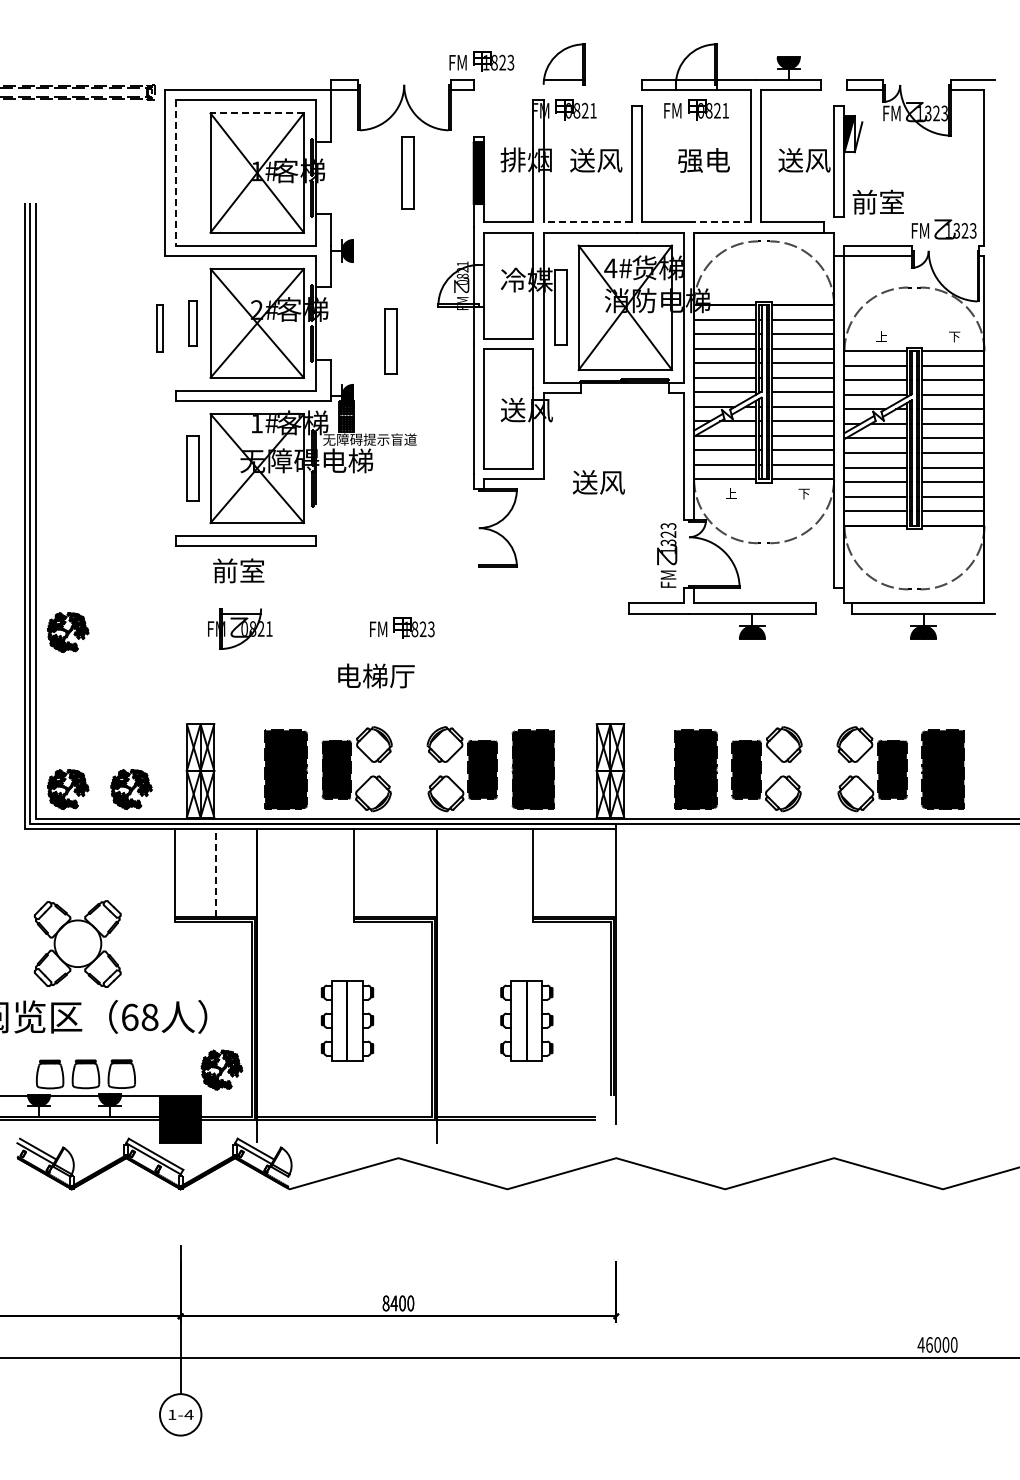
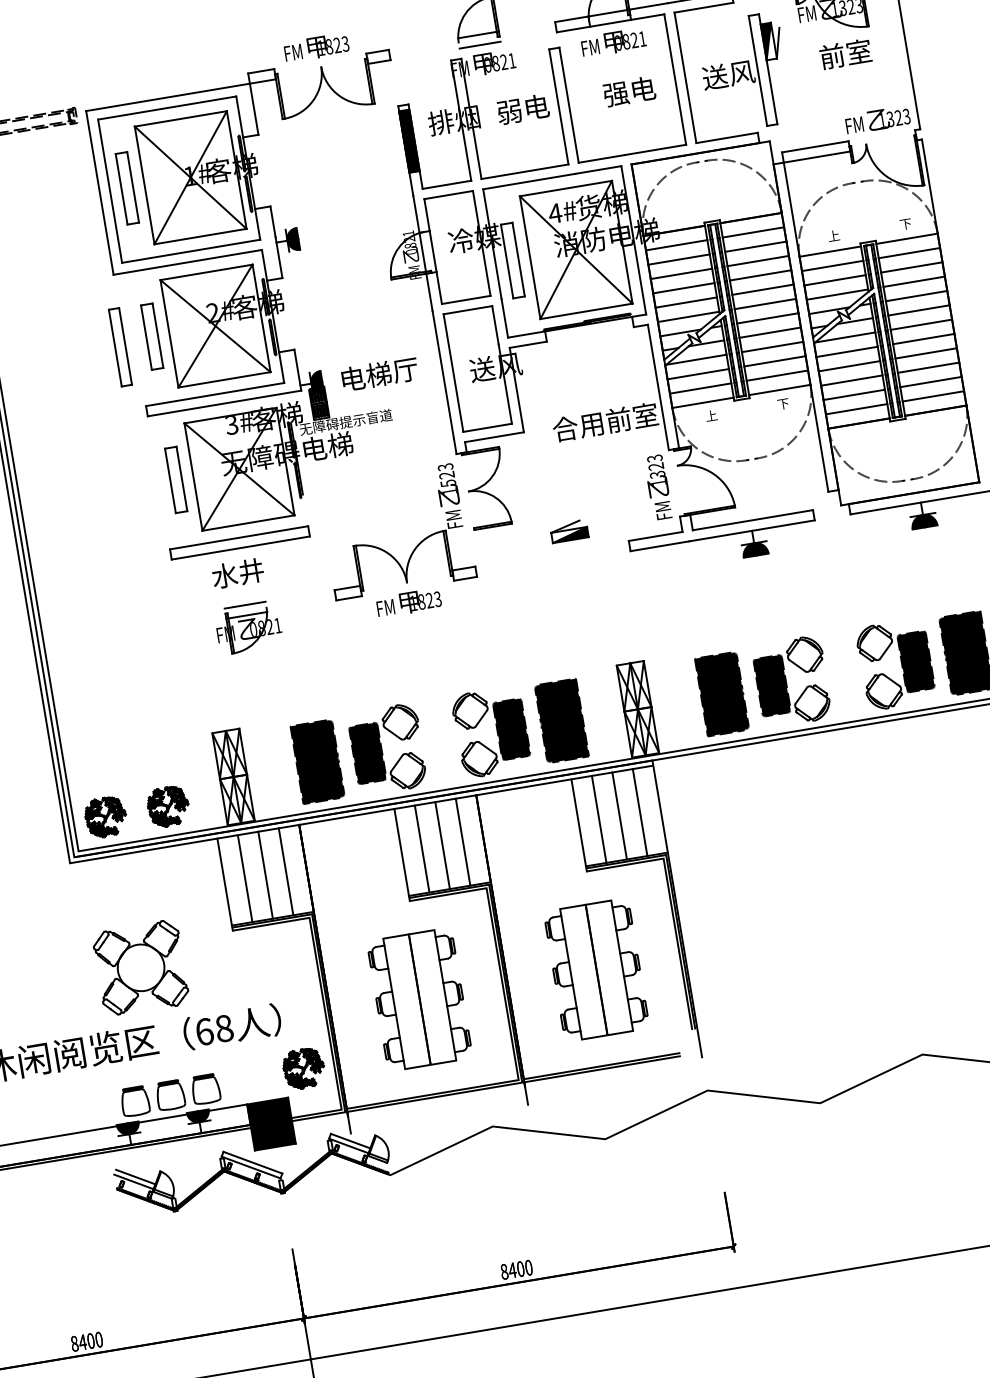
text: (481, 61) -> (316, 47), moved
line: (564, 90) -> (480, 45), added
line: (257, 113) -> (181, 119), dashed -> solid
text: (596, 160) -> (523, 109), 送风 -> 弱电
line: (175, 172) -> (109, 190), dashed -> solid
part: (407, 172) -> (126, 187), moved
text: (877, 201) -> (844, 53), moved
line: (587, 222) -> (524, 172), dashed -> solid
line: (719, 222) -> (655, 150), dashed -> solid
part: (192, 323) -> (151, 336), size x1.43
part: (159, 328) -> (119, 347), size x1.67
part: (390, 341) -> (350, 322), removed
text: (256, 424) -> (231, 426), 1# -> 3#
text: (625, 482) -> (605, 422), 送风 -> 合用前室
text: (238, 570) -> (237, 573), 前室 -> 水井
part: (386, 571) -> (384, 549), added
part: (572, 583) -> (569, 530), added
line: (240, 603) -> (245, 605), added
part: (68, 632) -> (80, 662), removed
text: (376, 675) -> (380, 373), moved
line: (195, 872) -> (245, 878), added
line: (215, 872) -> (265, 874), dashed -> solid
line: (236, 872) -> (285, 871), added
line: (374, 872) -> (421, 848), added
line: (395, 872) -> (442, 845), added
line: (416, 872) -> (463, 841), added
line: (554, 872) -> (599, 818), added
line: (574, 872) -> (619, 815), added
line: (595, 872) -> (639, 812), added
part: (347, 1020) -> (419, 999), size x1.67
part: (526, 1020) -> (596, 969), size x1.67

